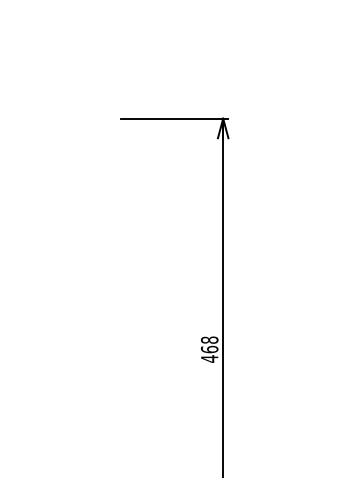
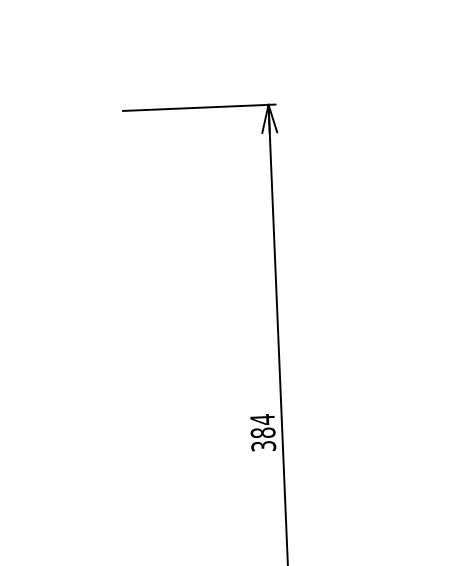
text: (209, 349) -> (262, 432), 468 -> 384

